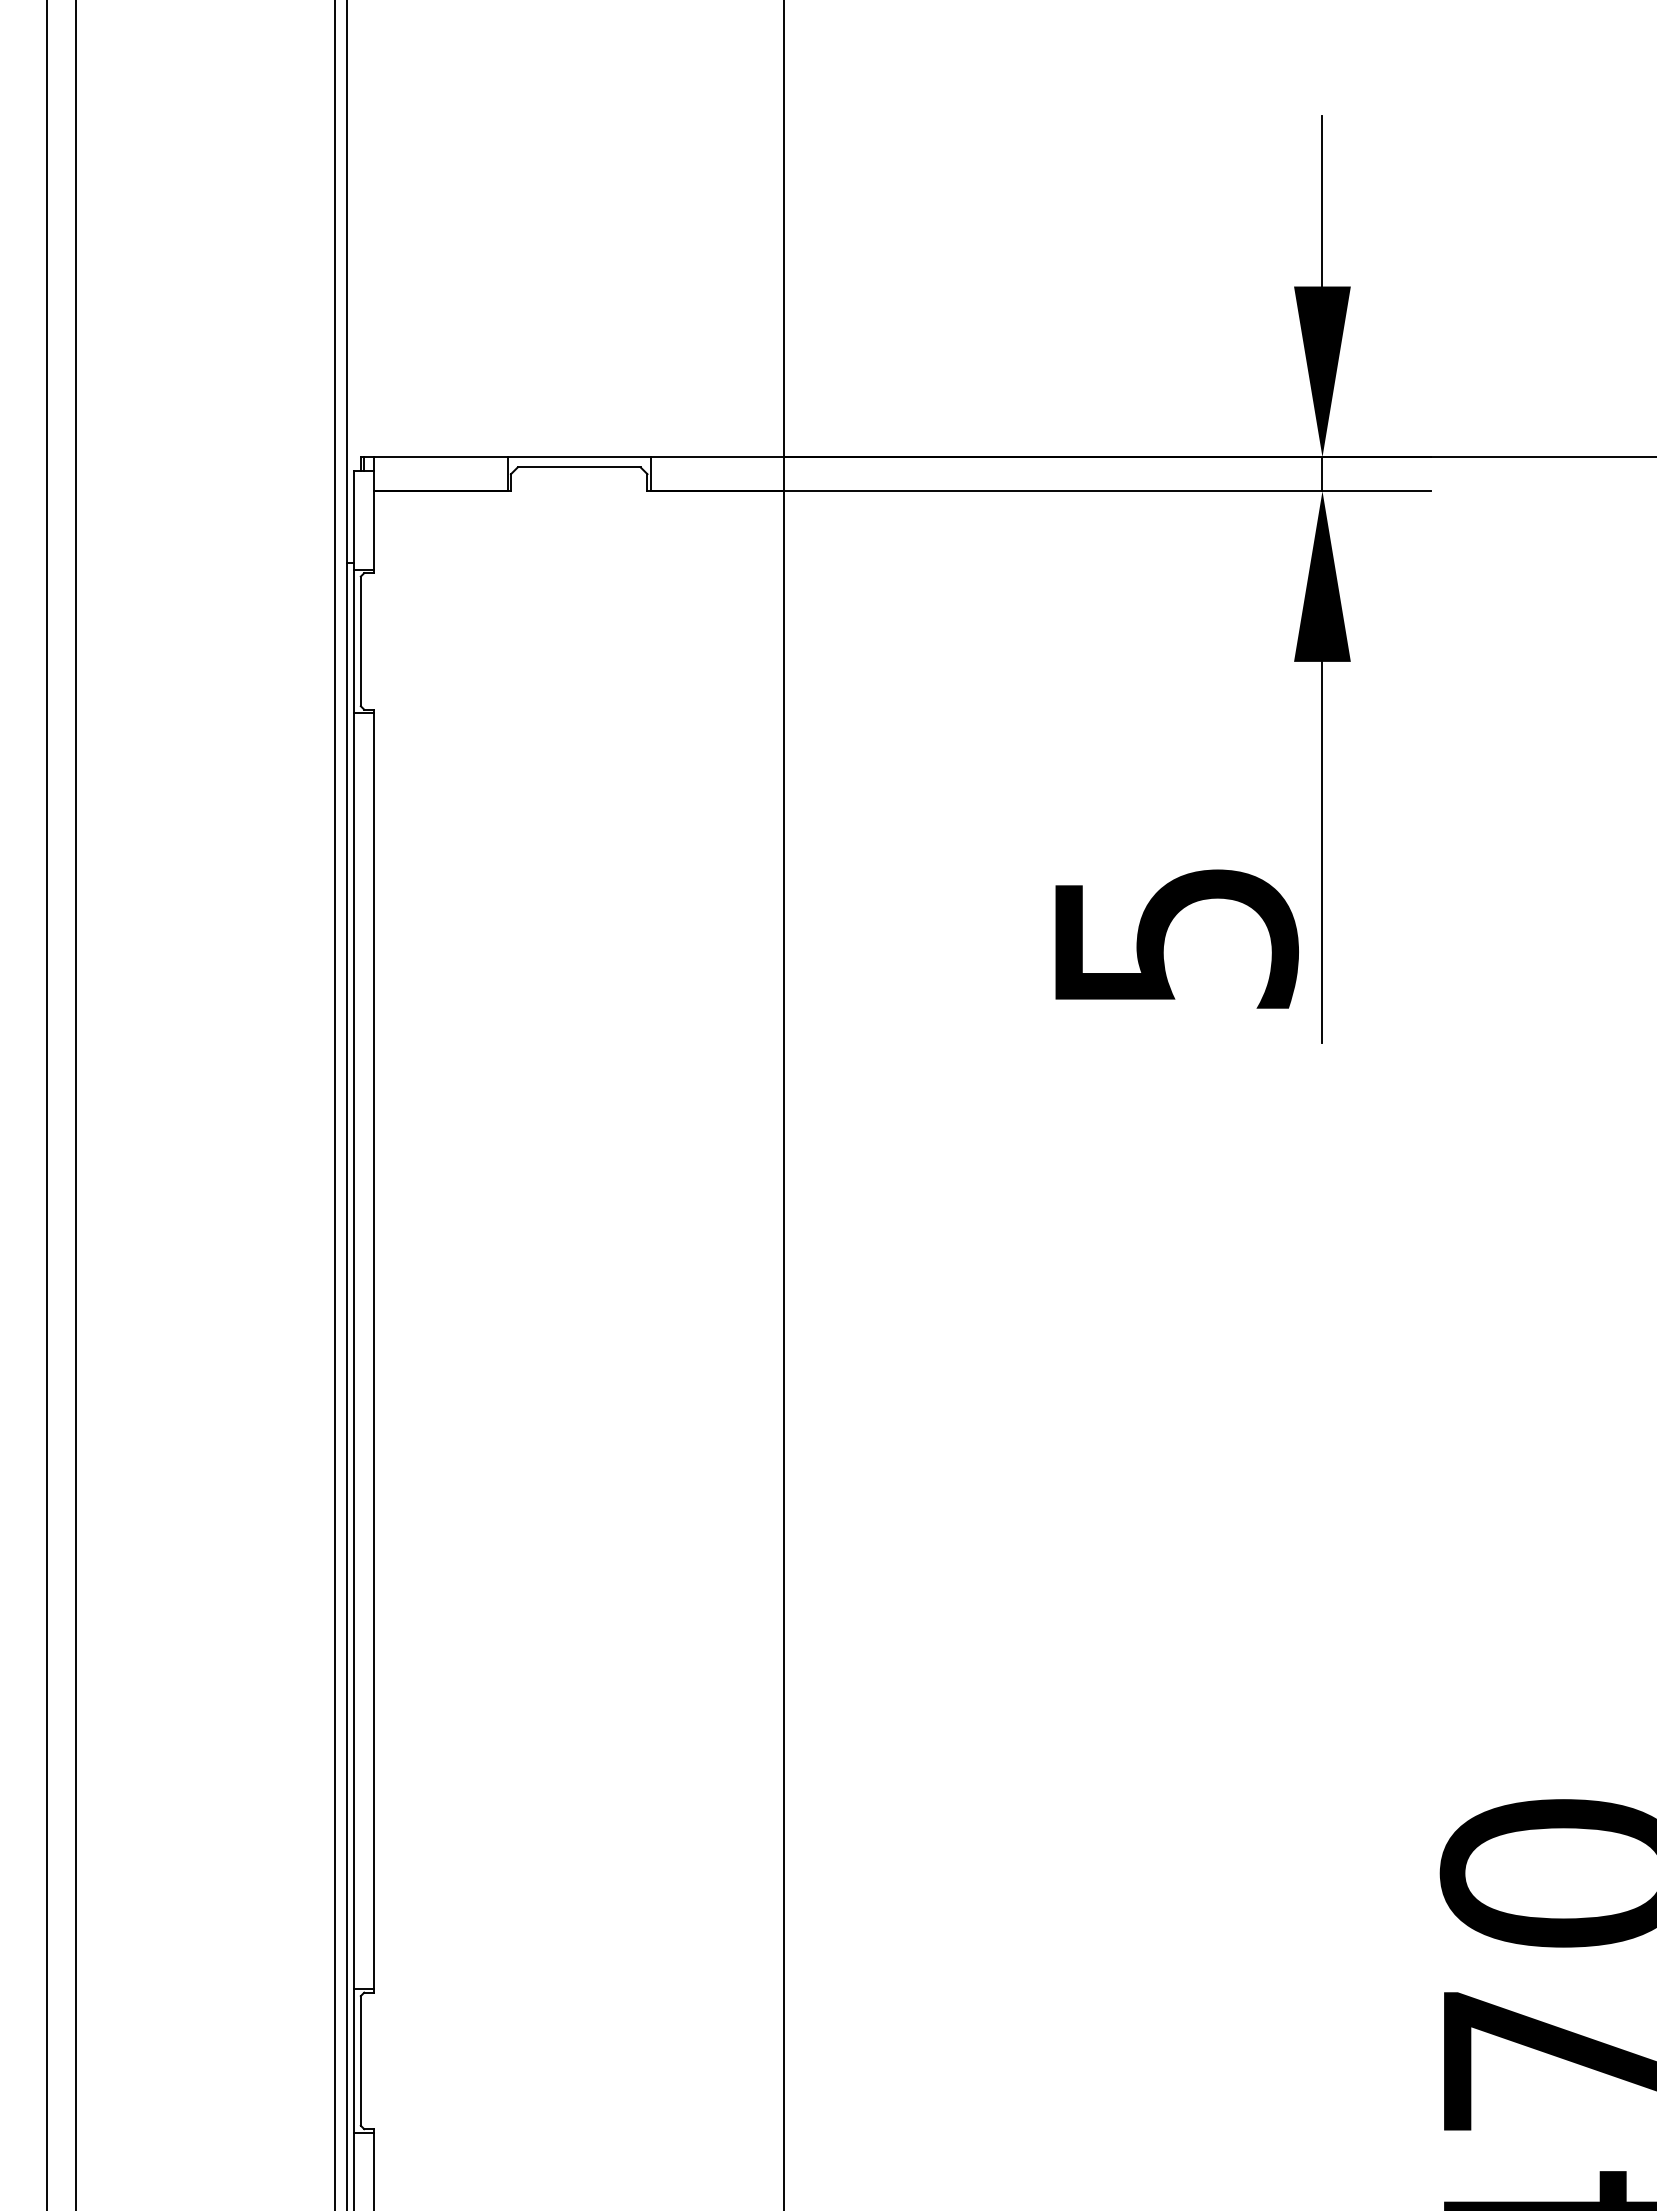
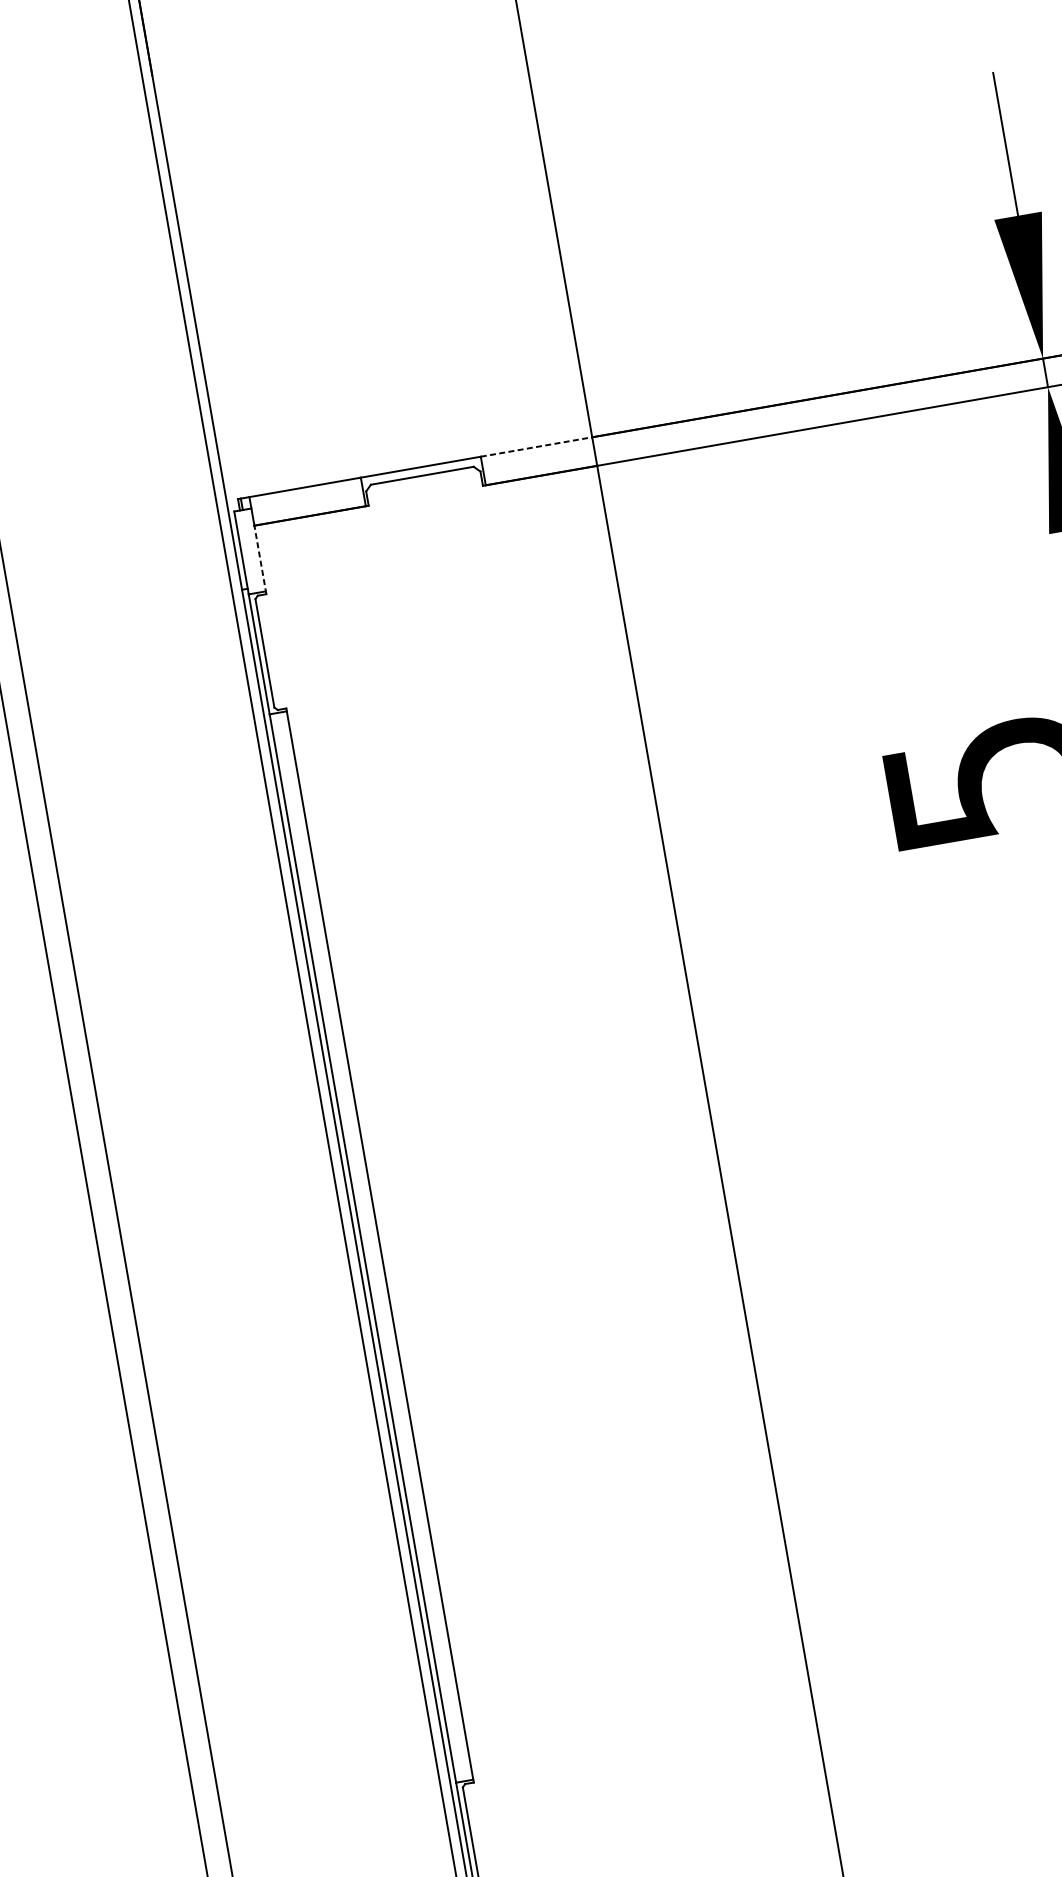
line: (717, 457) -> (536, 447), solid -> dashed
line: (374, 532) -> (260, 560), solid -> dashed

